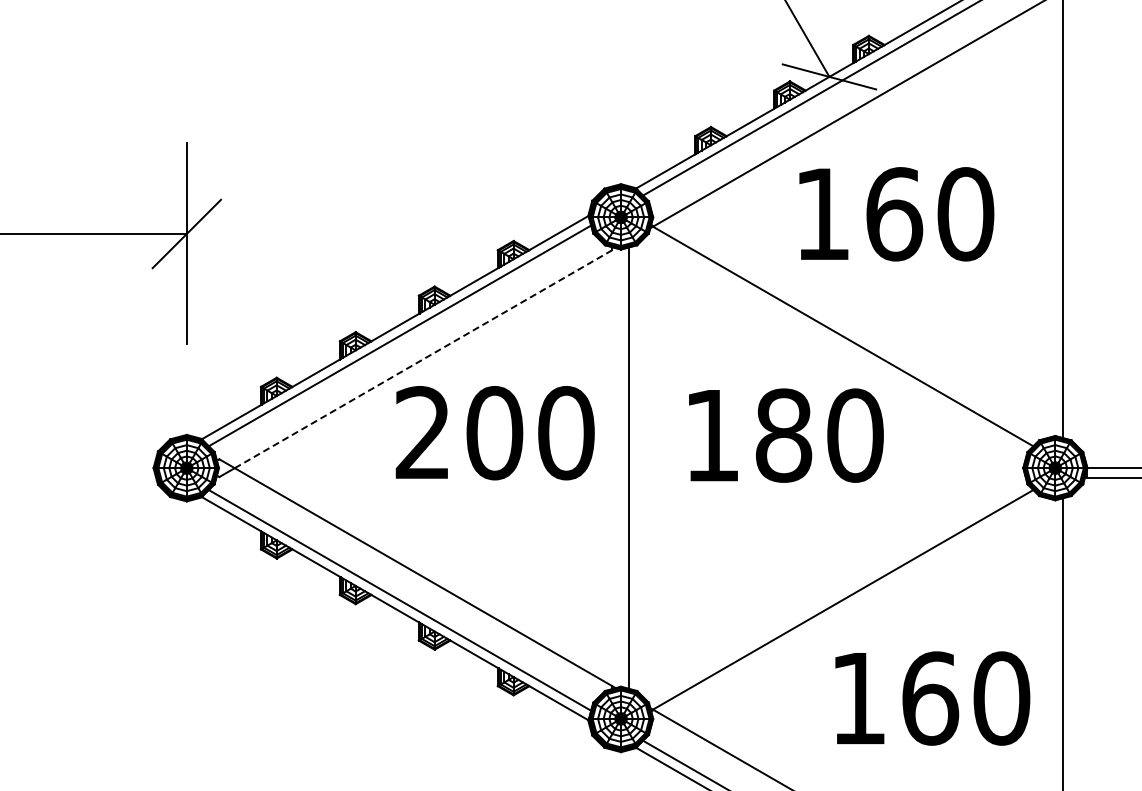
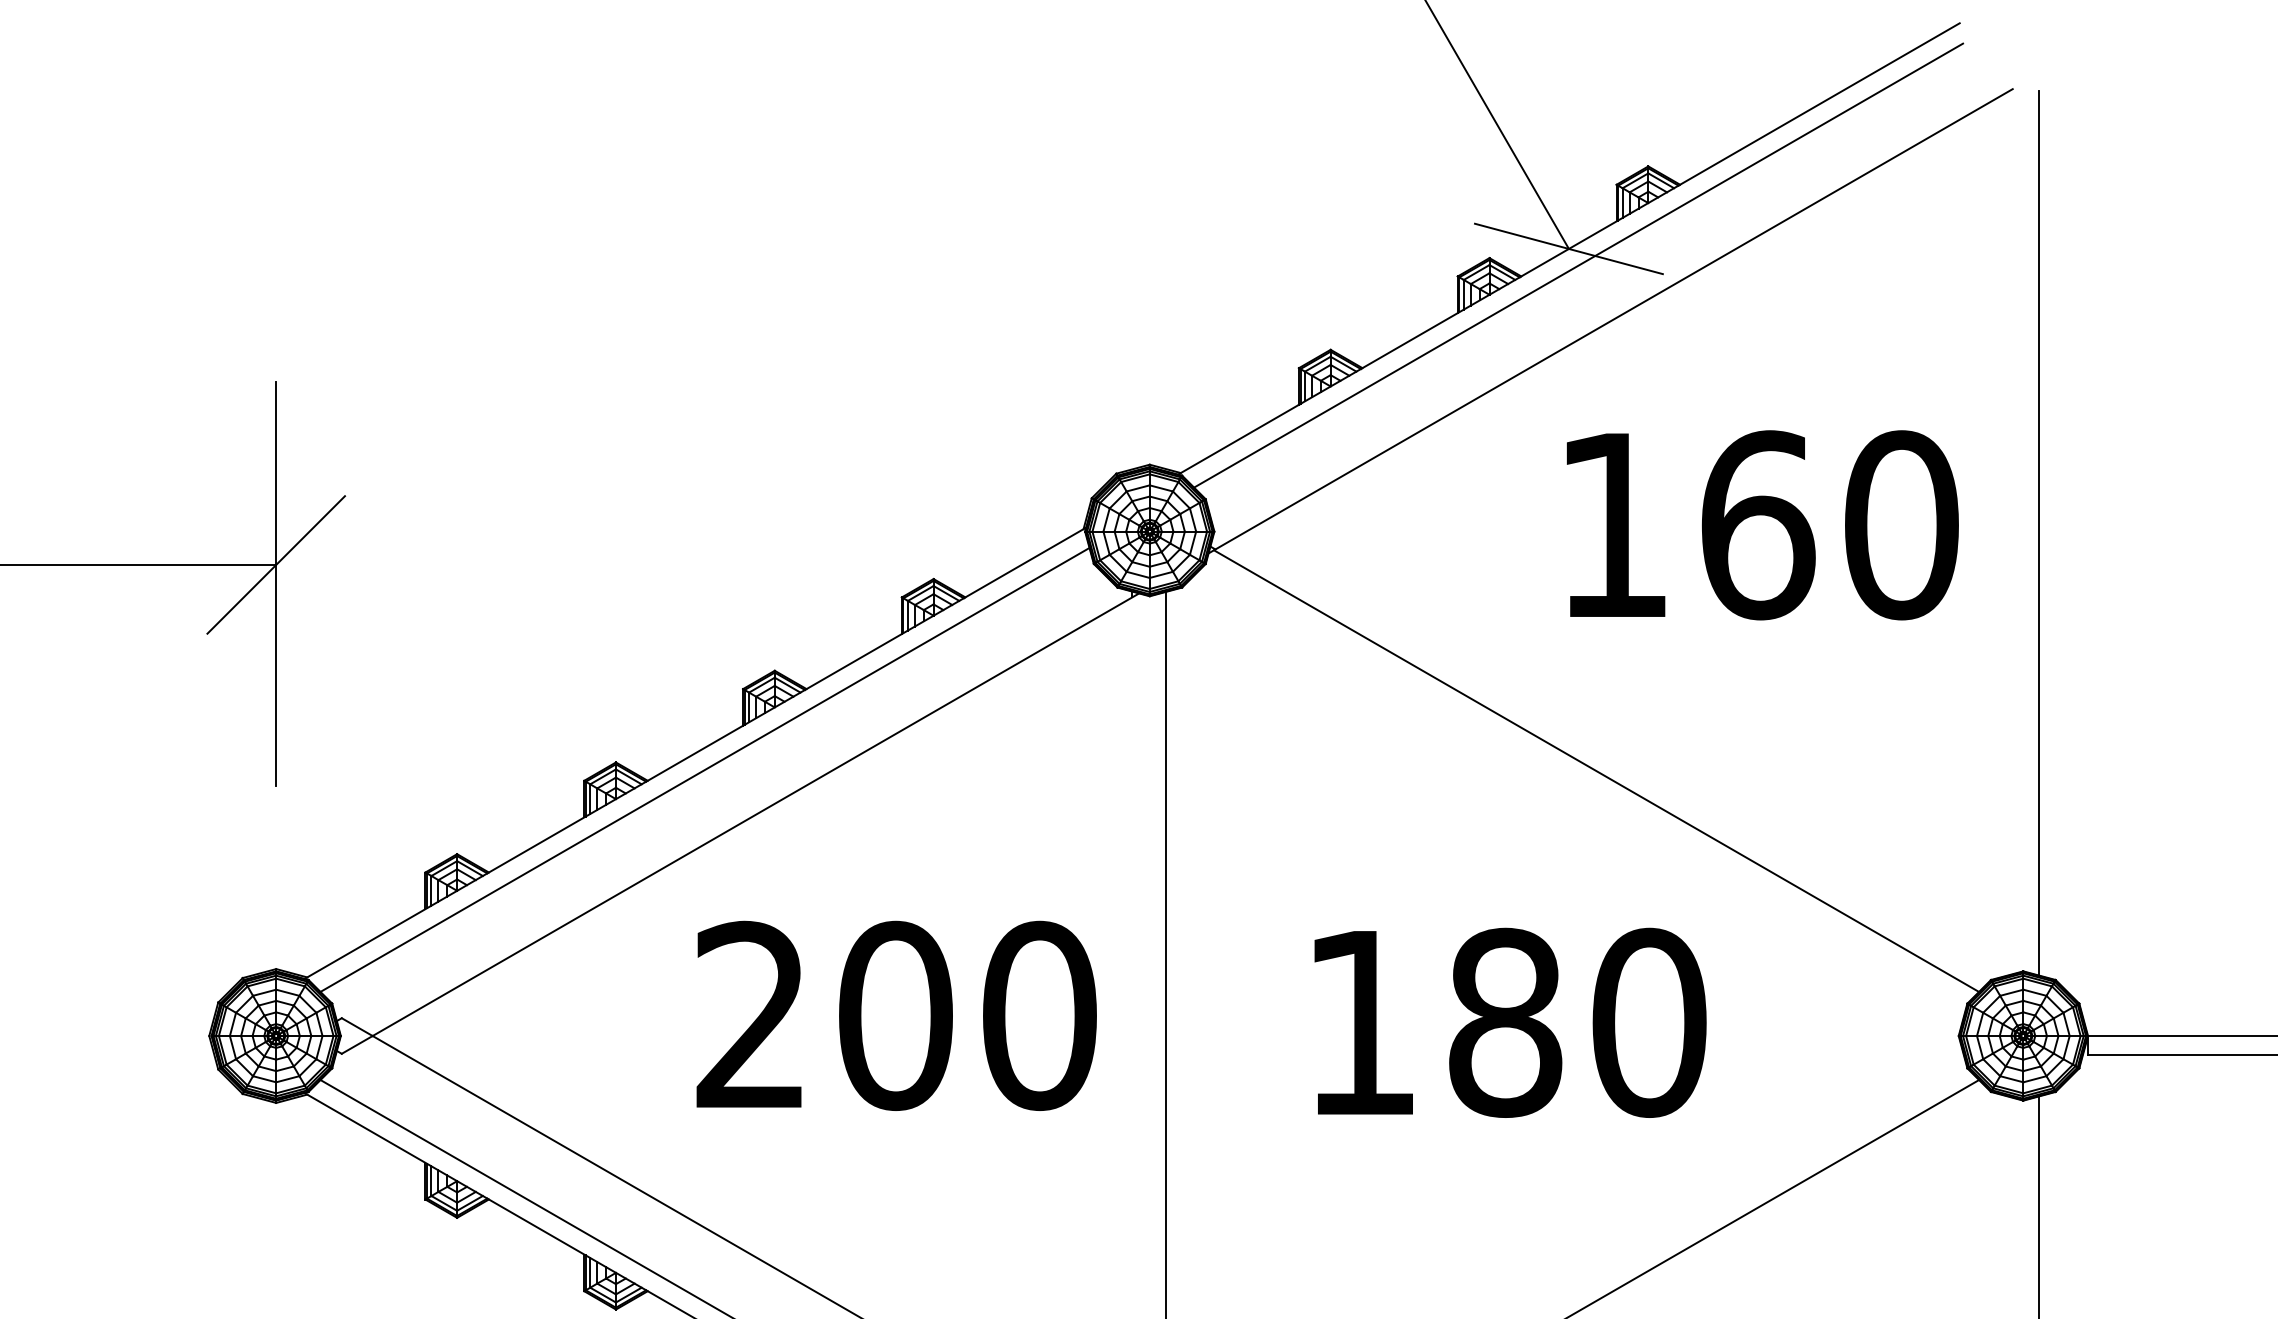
text: (896, 214) -> (1762, 525), moved
line: (425, 358) -> (756, 815), dashed -> solid
text: (494, 433) -> (895, 1016), moved
text: (786, 435) -> (1510, 1022), moved

